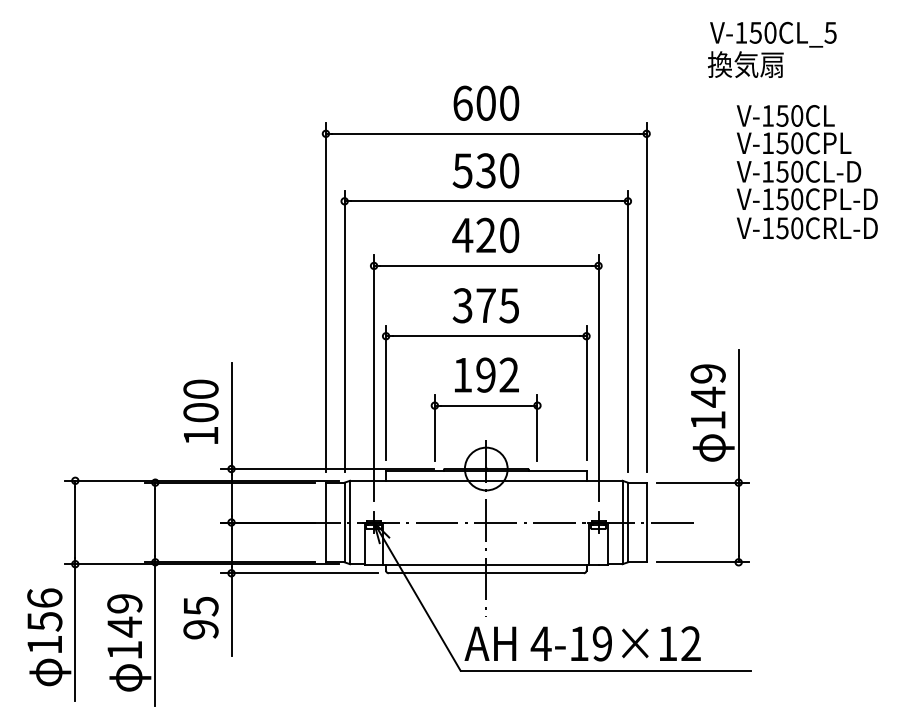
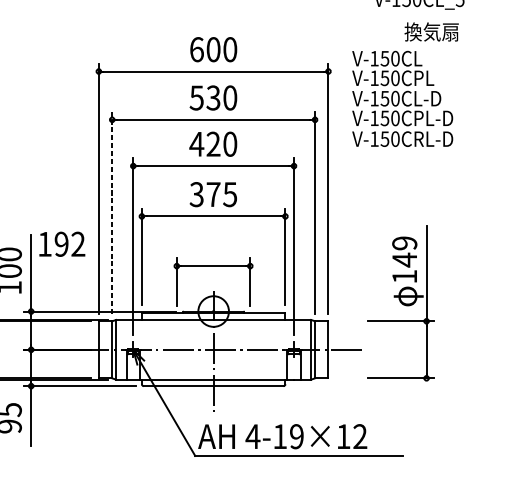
text: (745, 64) -> (431, 31), moved
text: (806, 172) -> (402, 99), moved
line: (344, 331) -> (112, 213), solid -> dashed
text: (486, 374) -> (62, 243), moved
part: (702, 457) -> (400, 303), moved

